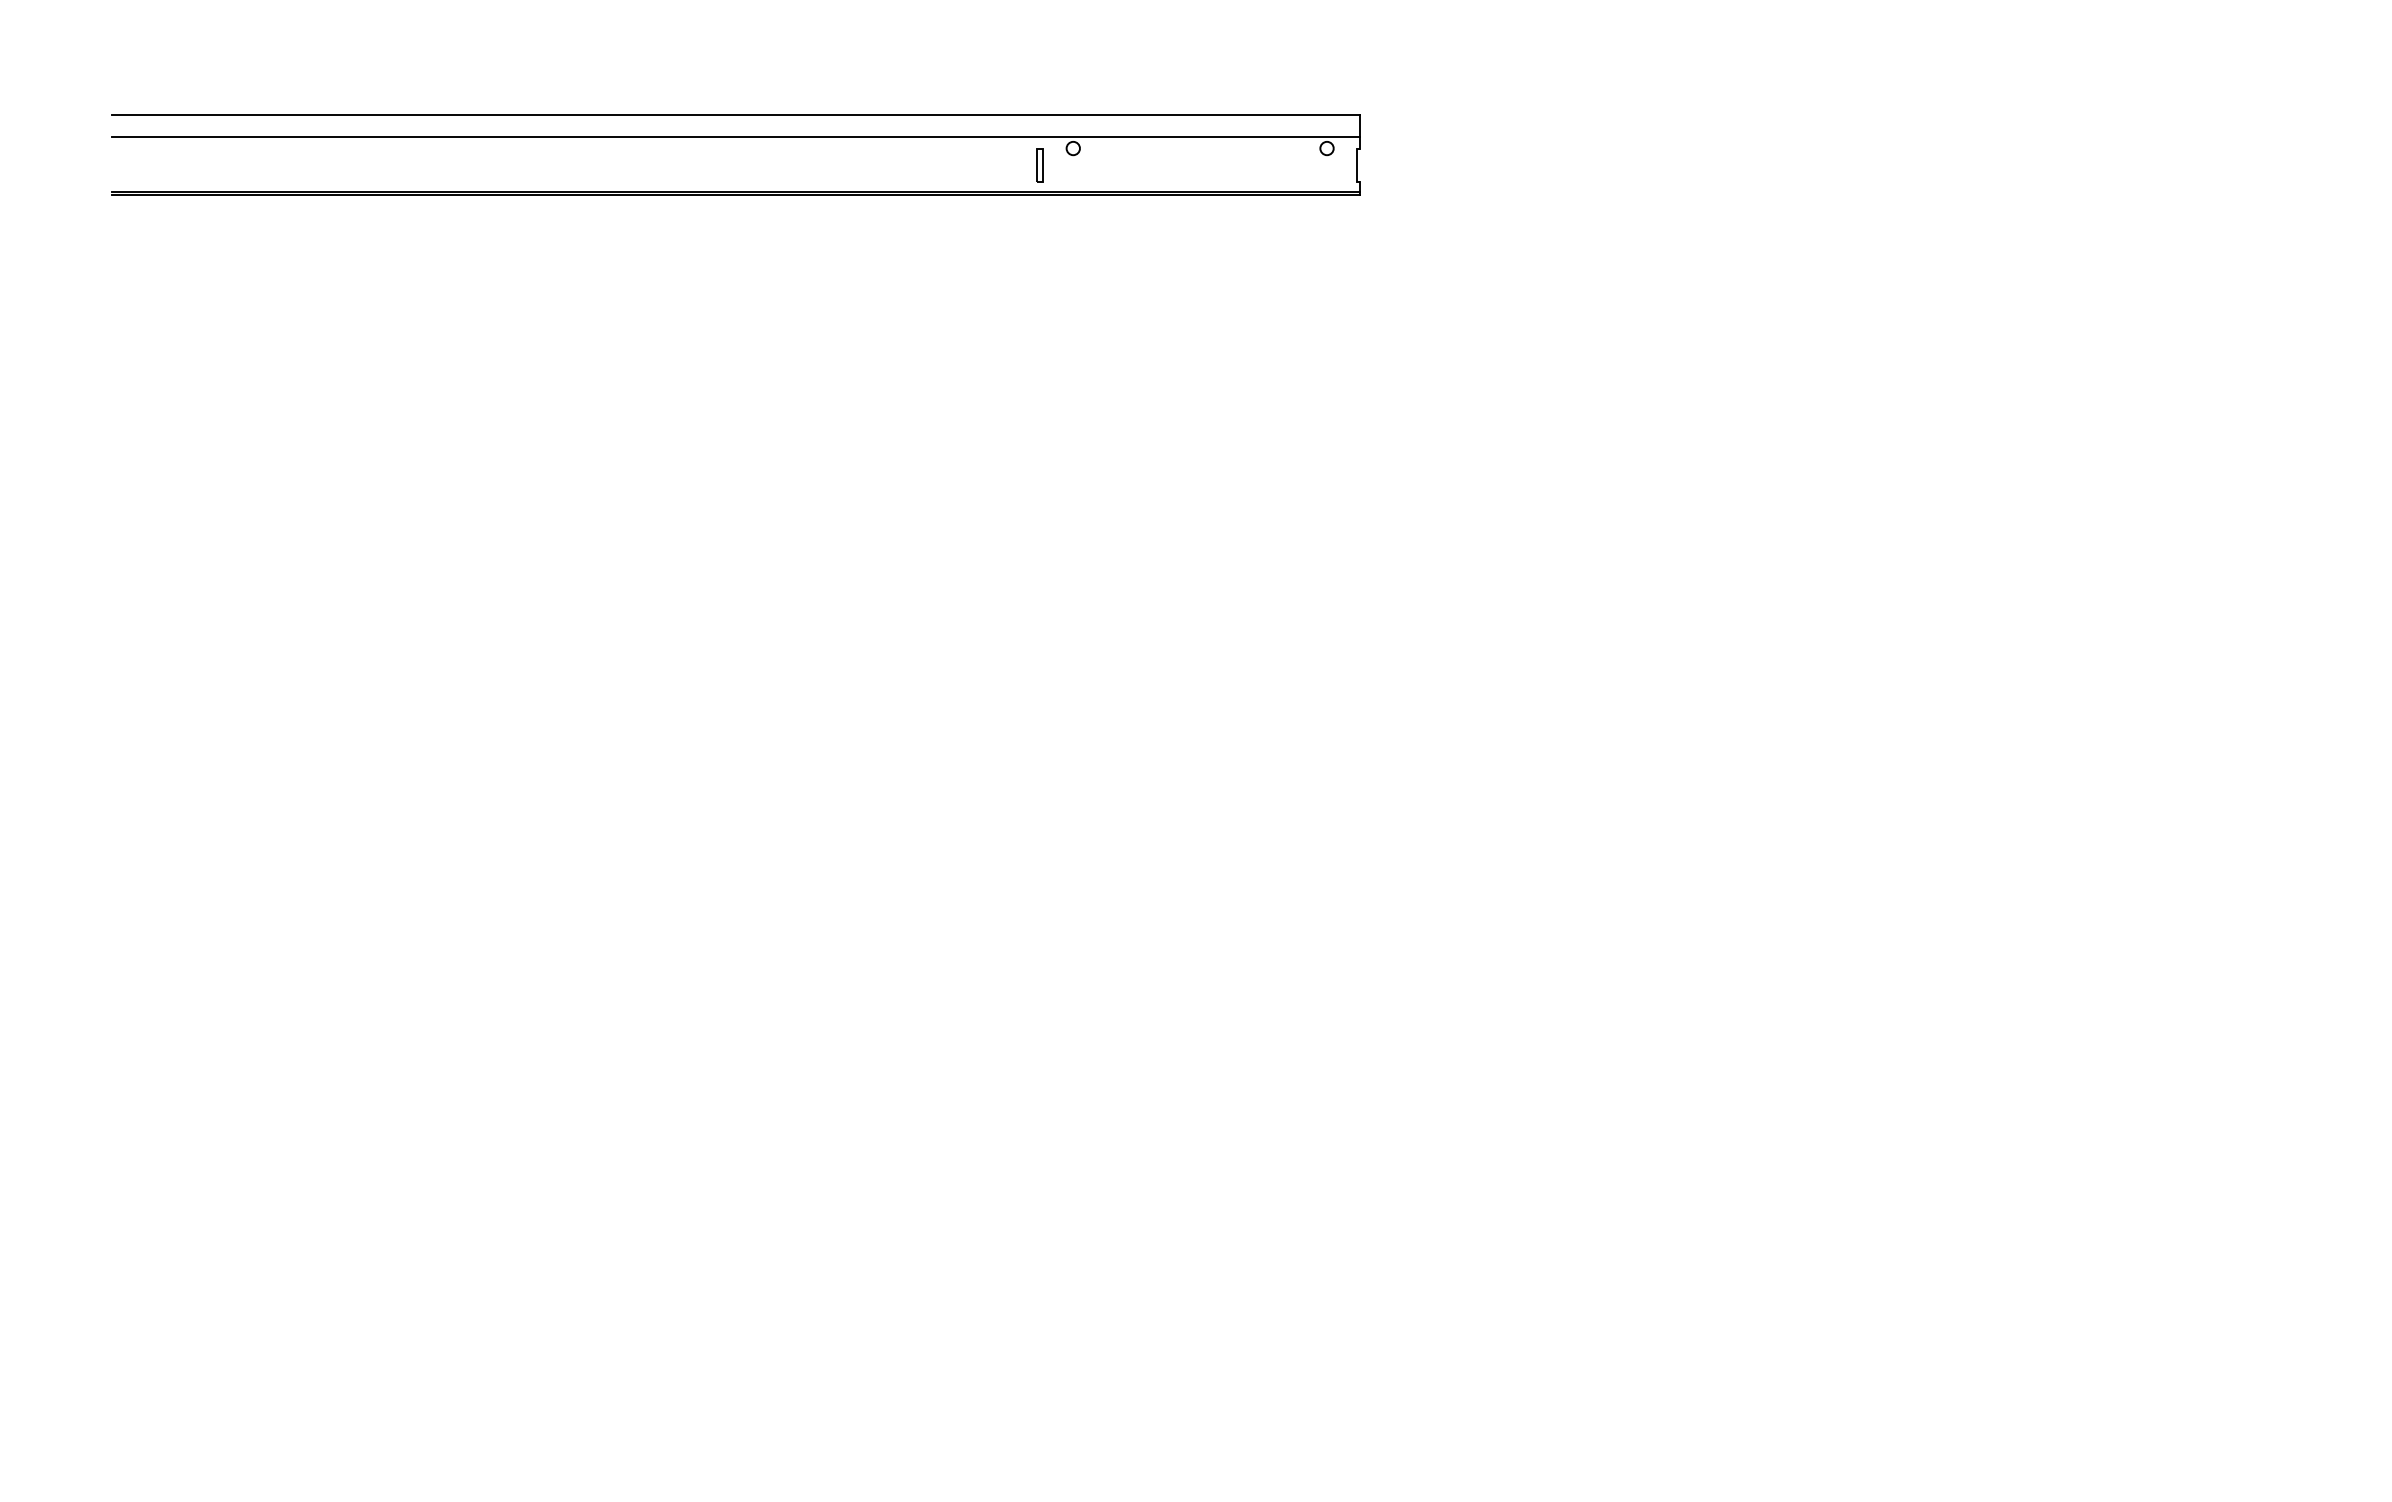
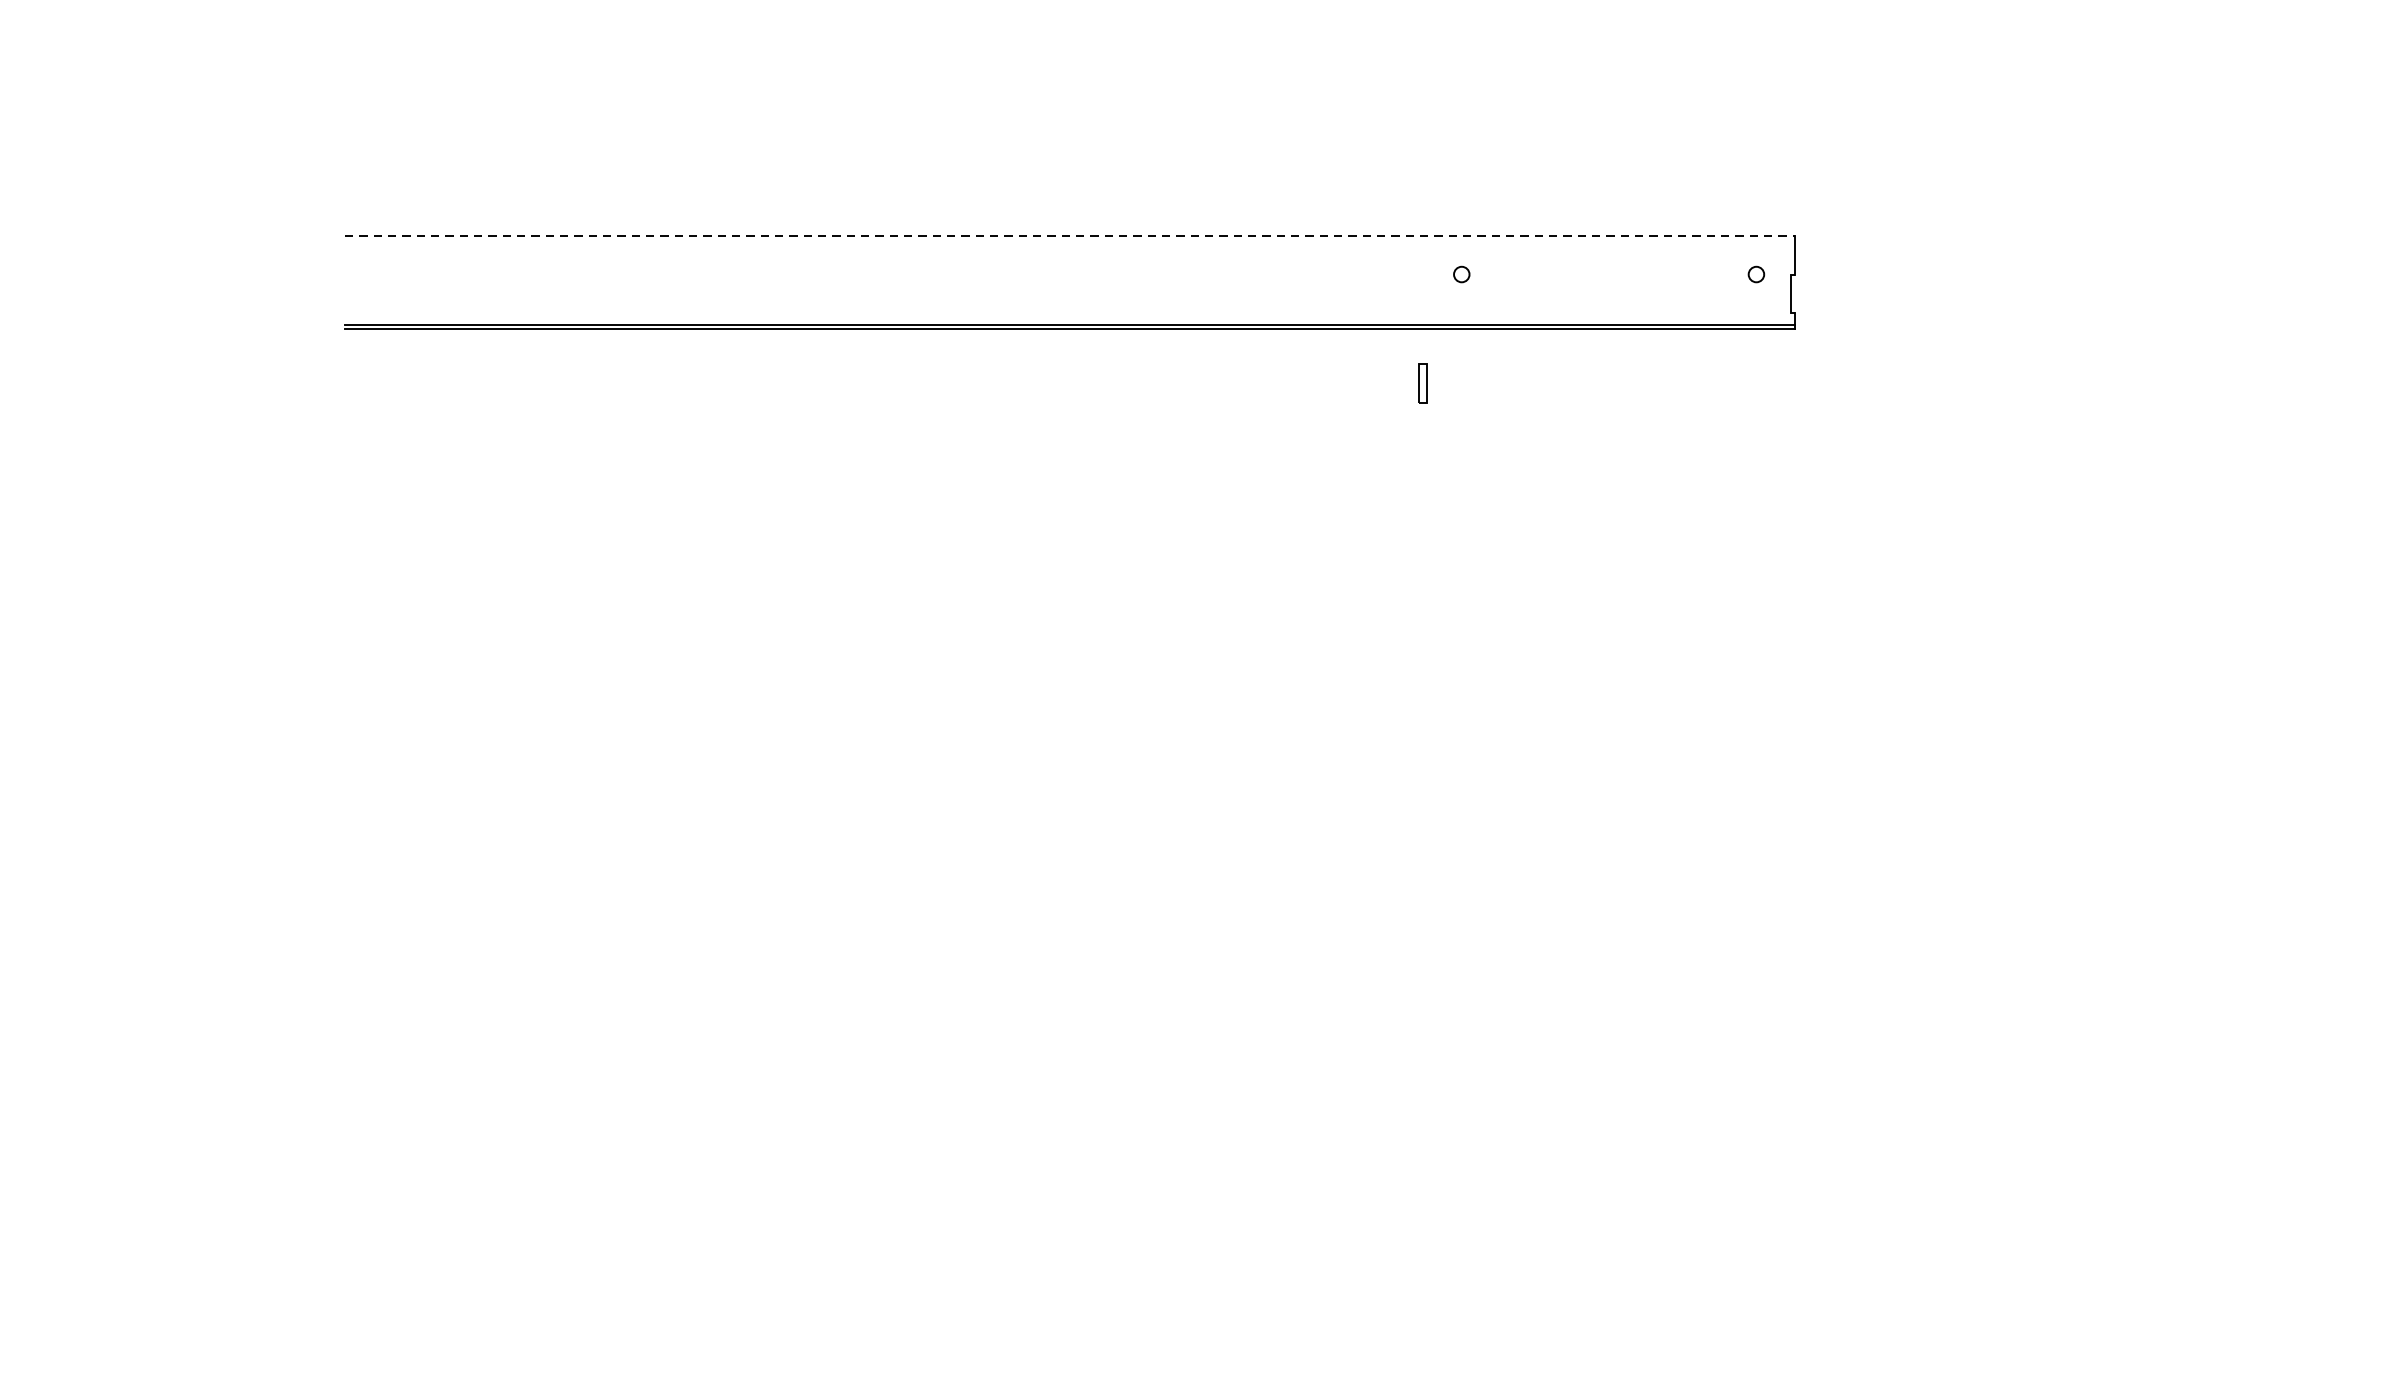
line: (736, 115) -> (1070, 236), solid -> dashed
line: (735, 136) -> (1069, 260), removed
part: (1039, 165) -> (1422, 383), moved

